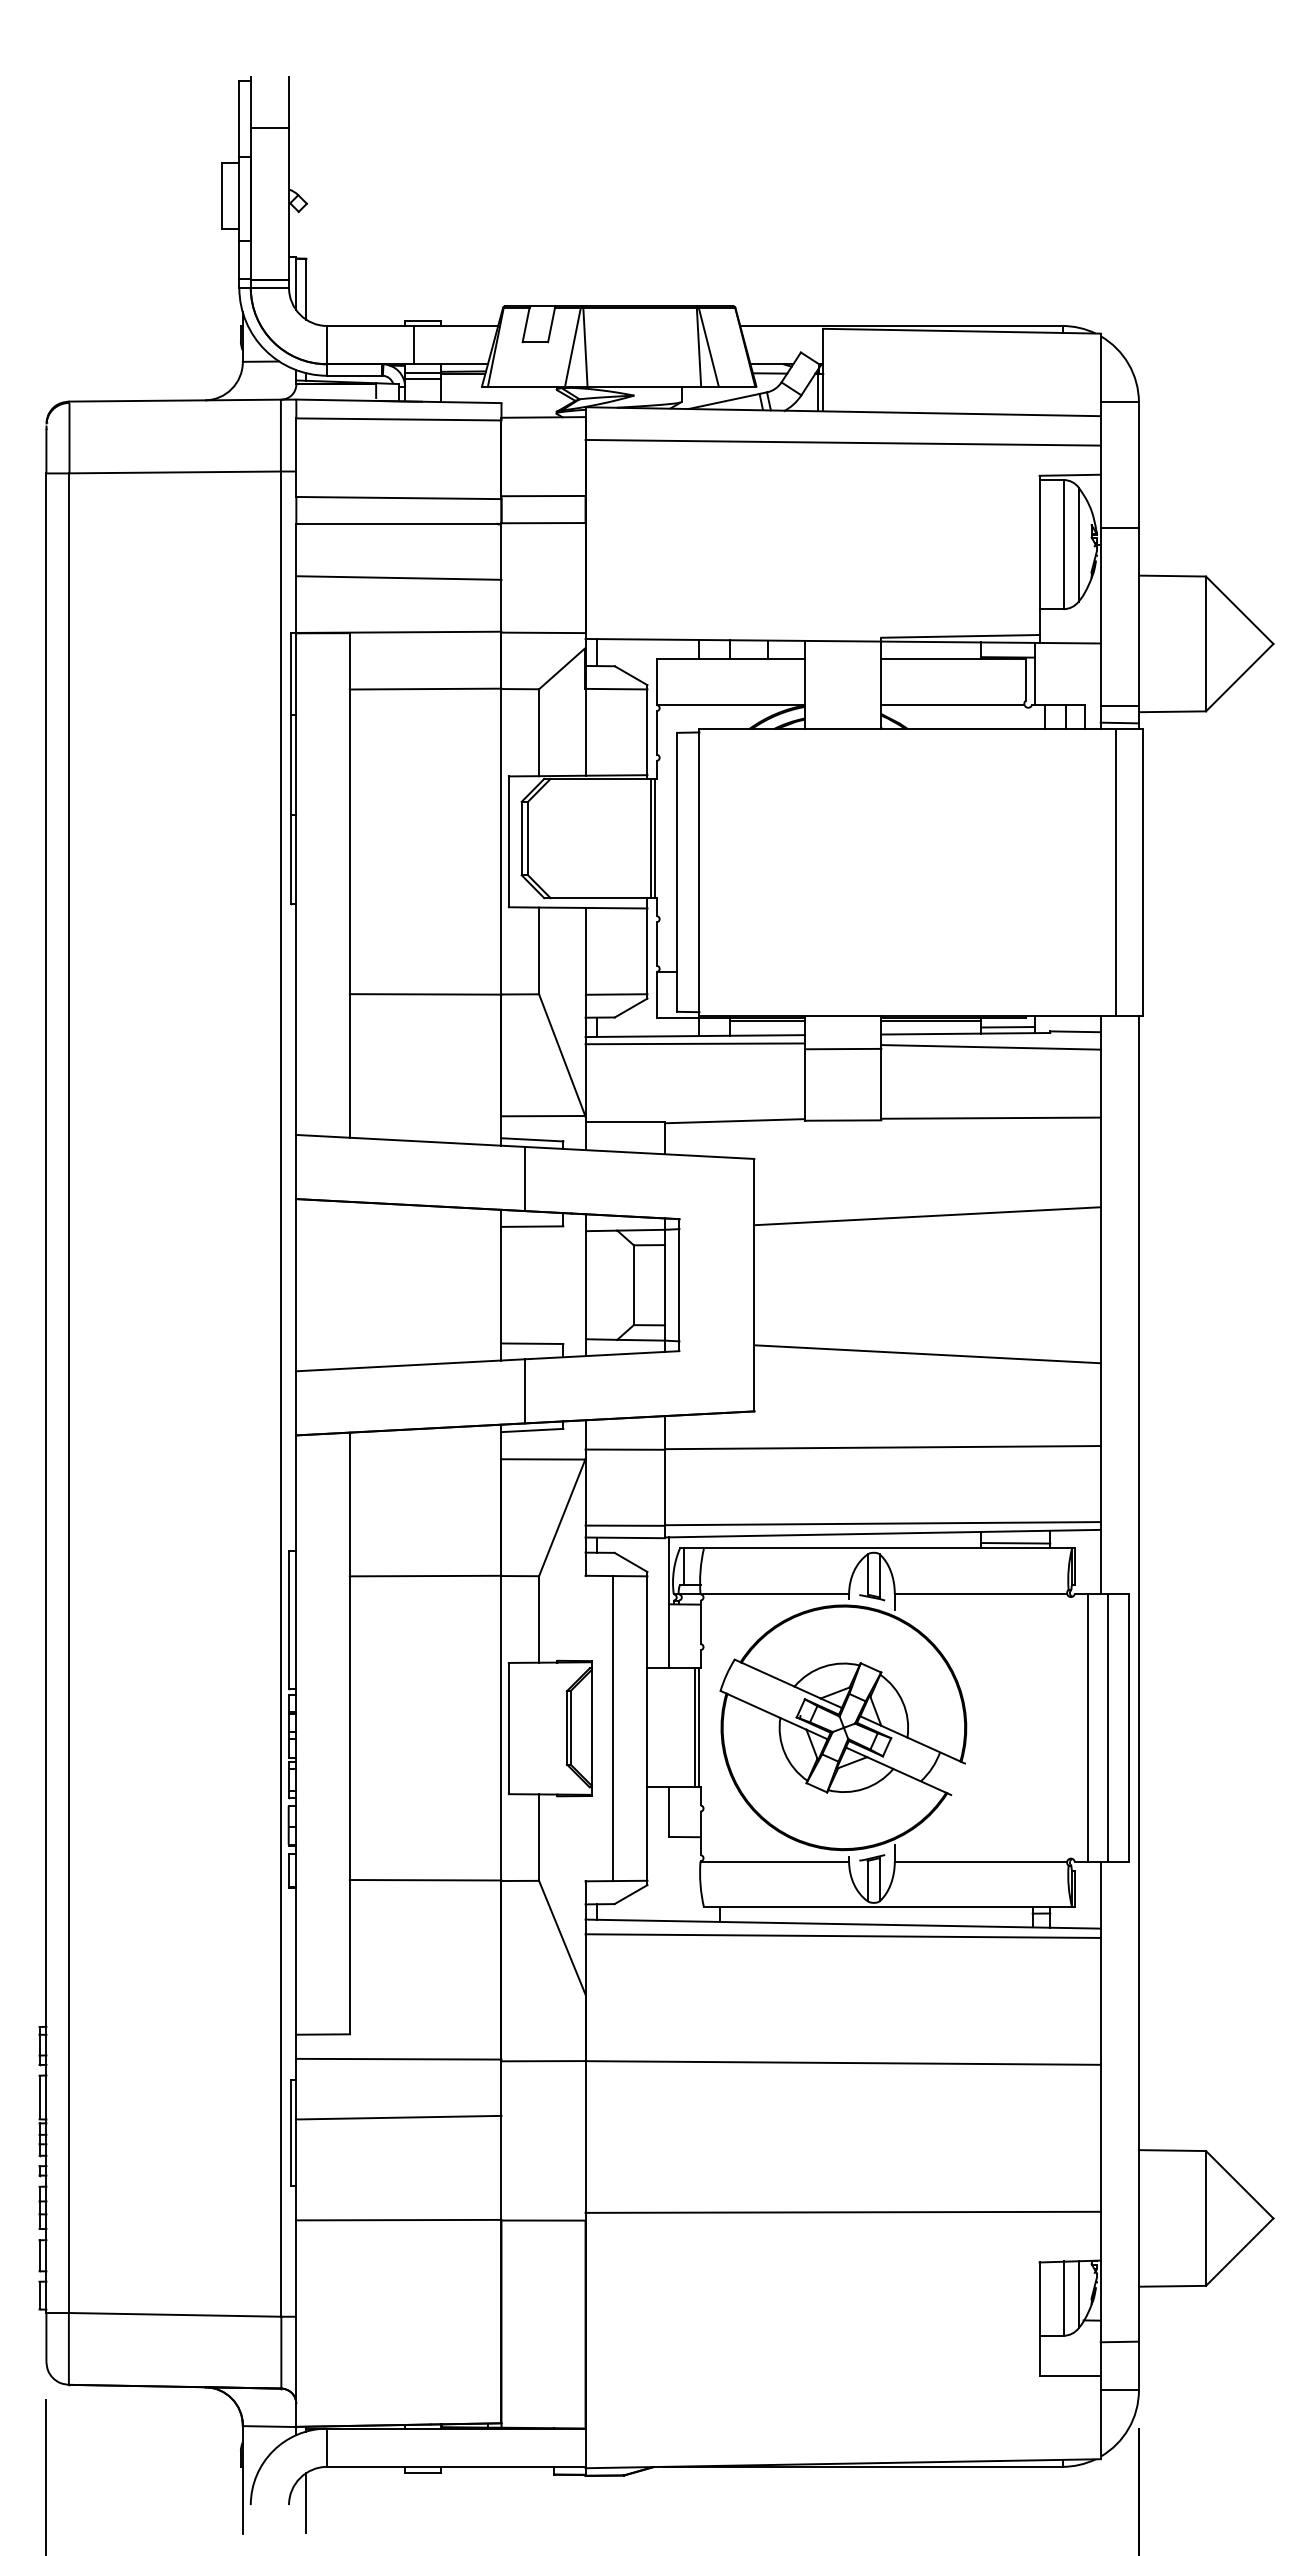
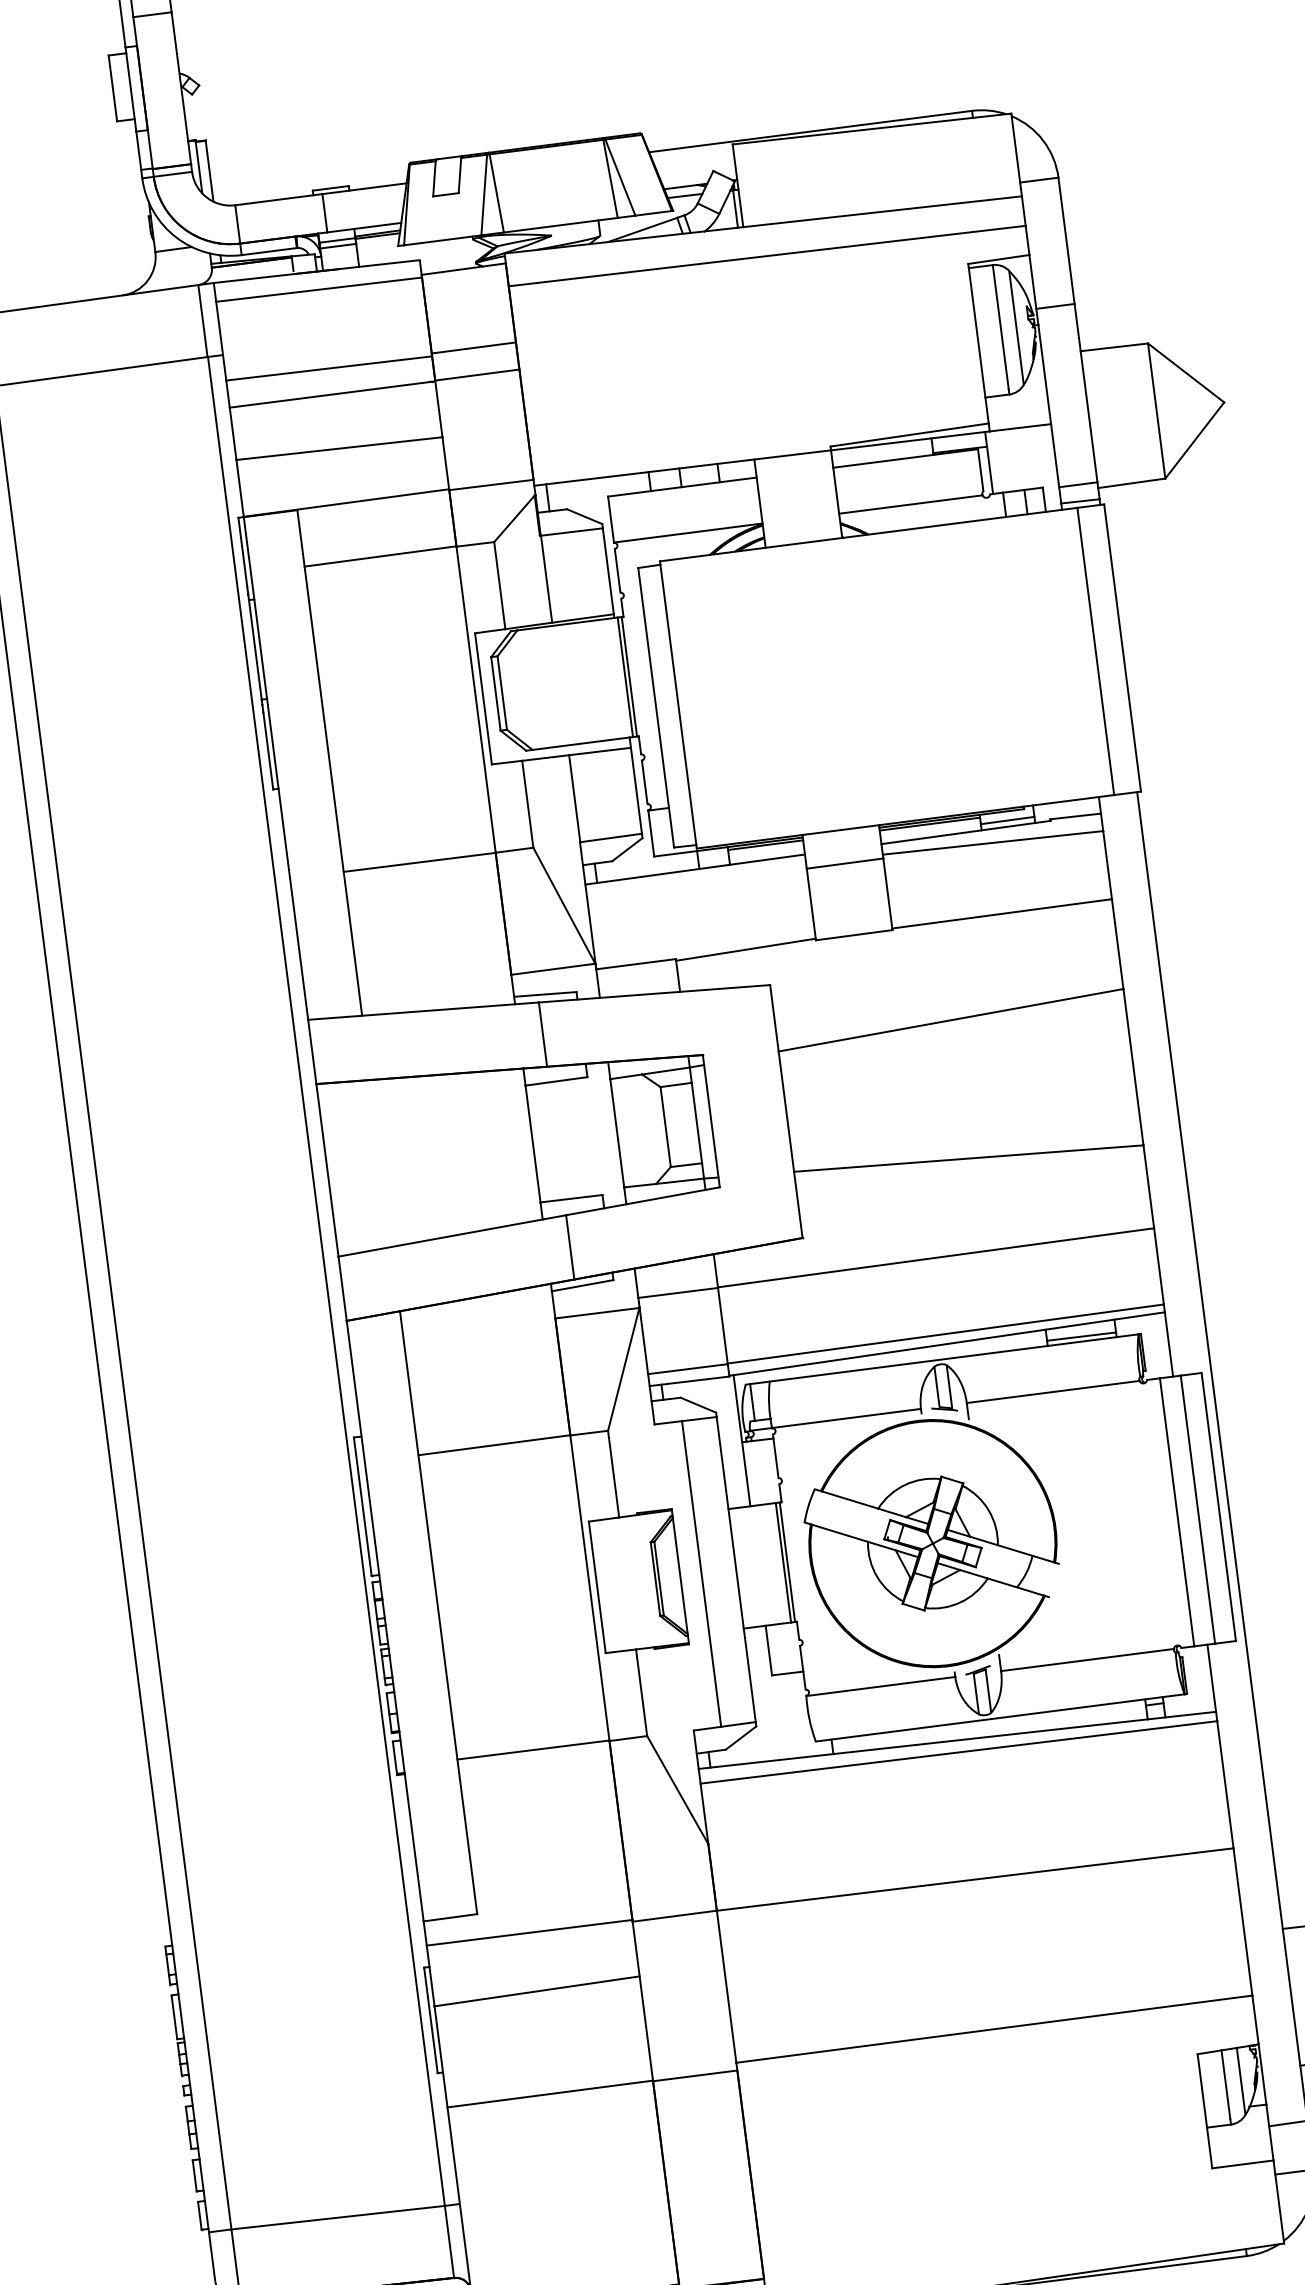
line: (694, 1043) -> (695, 877), removed

